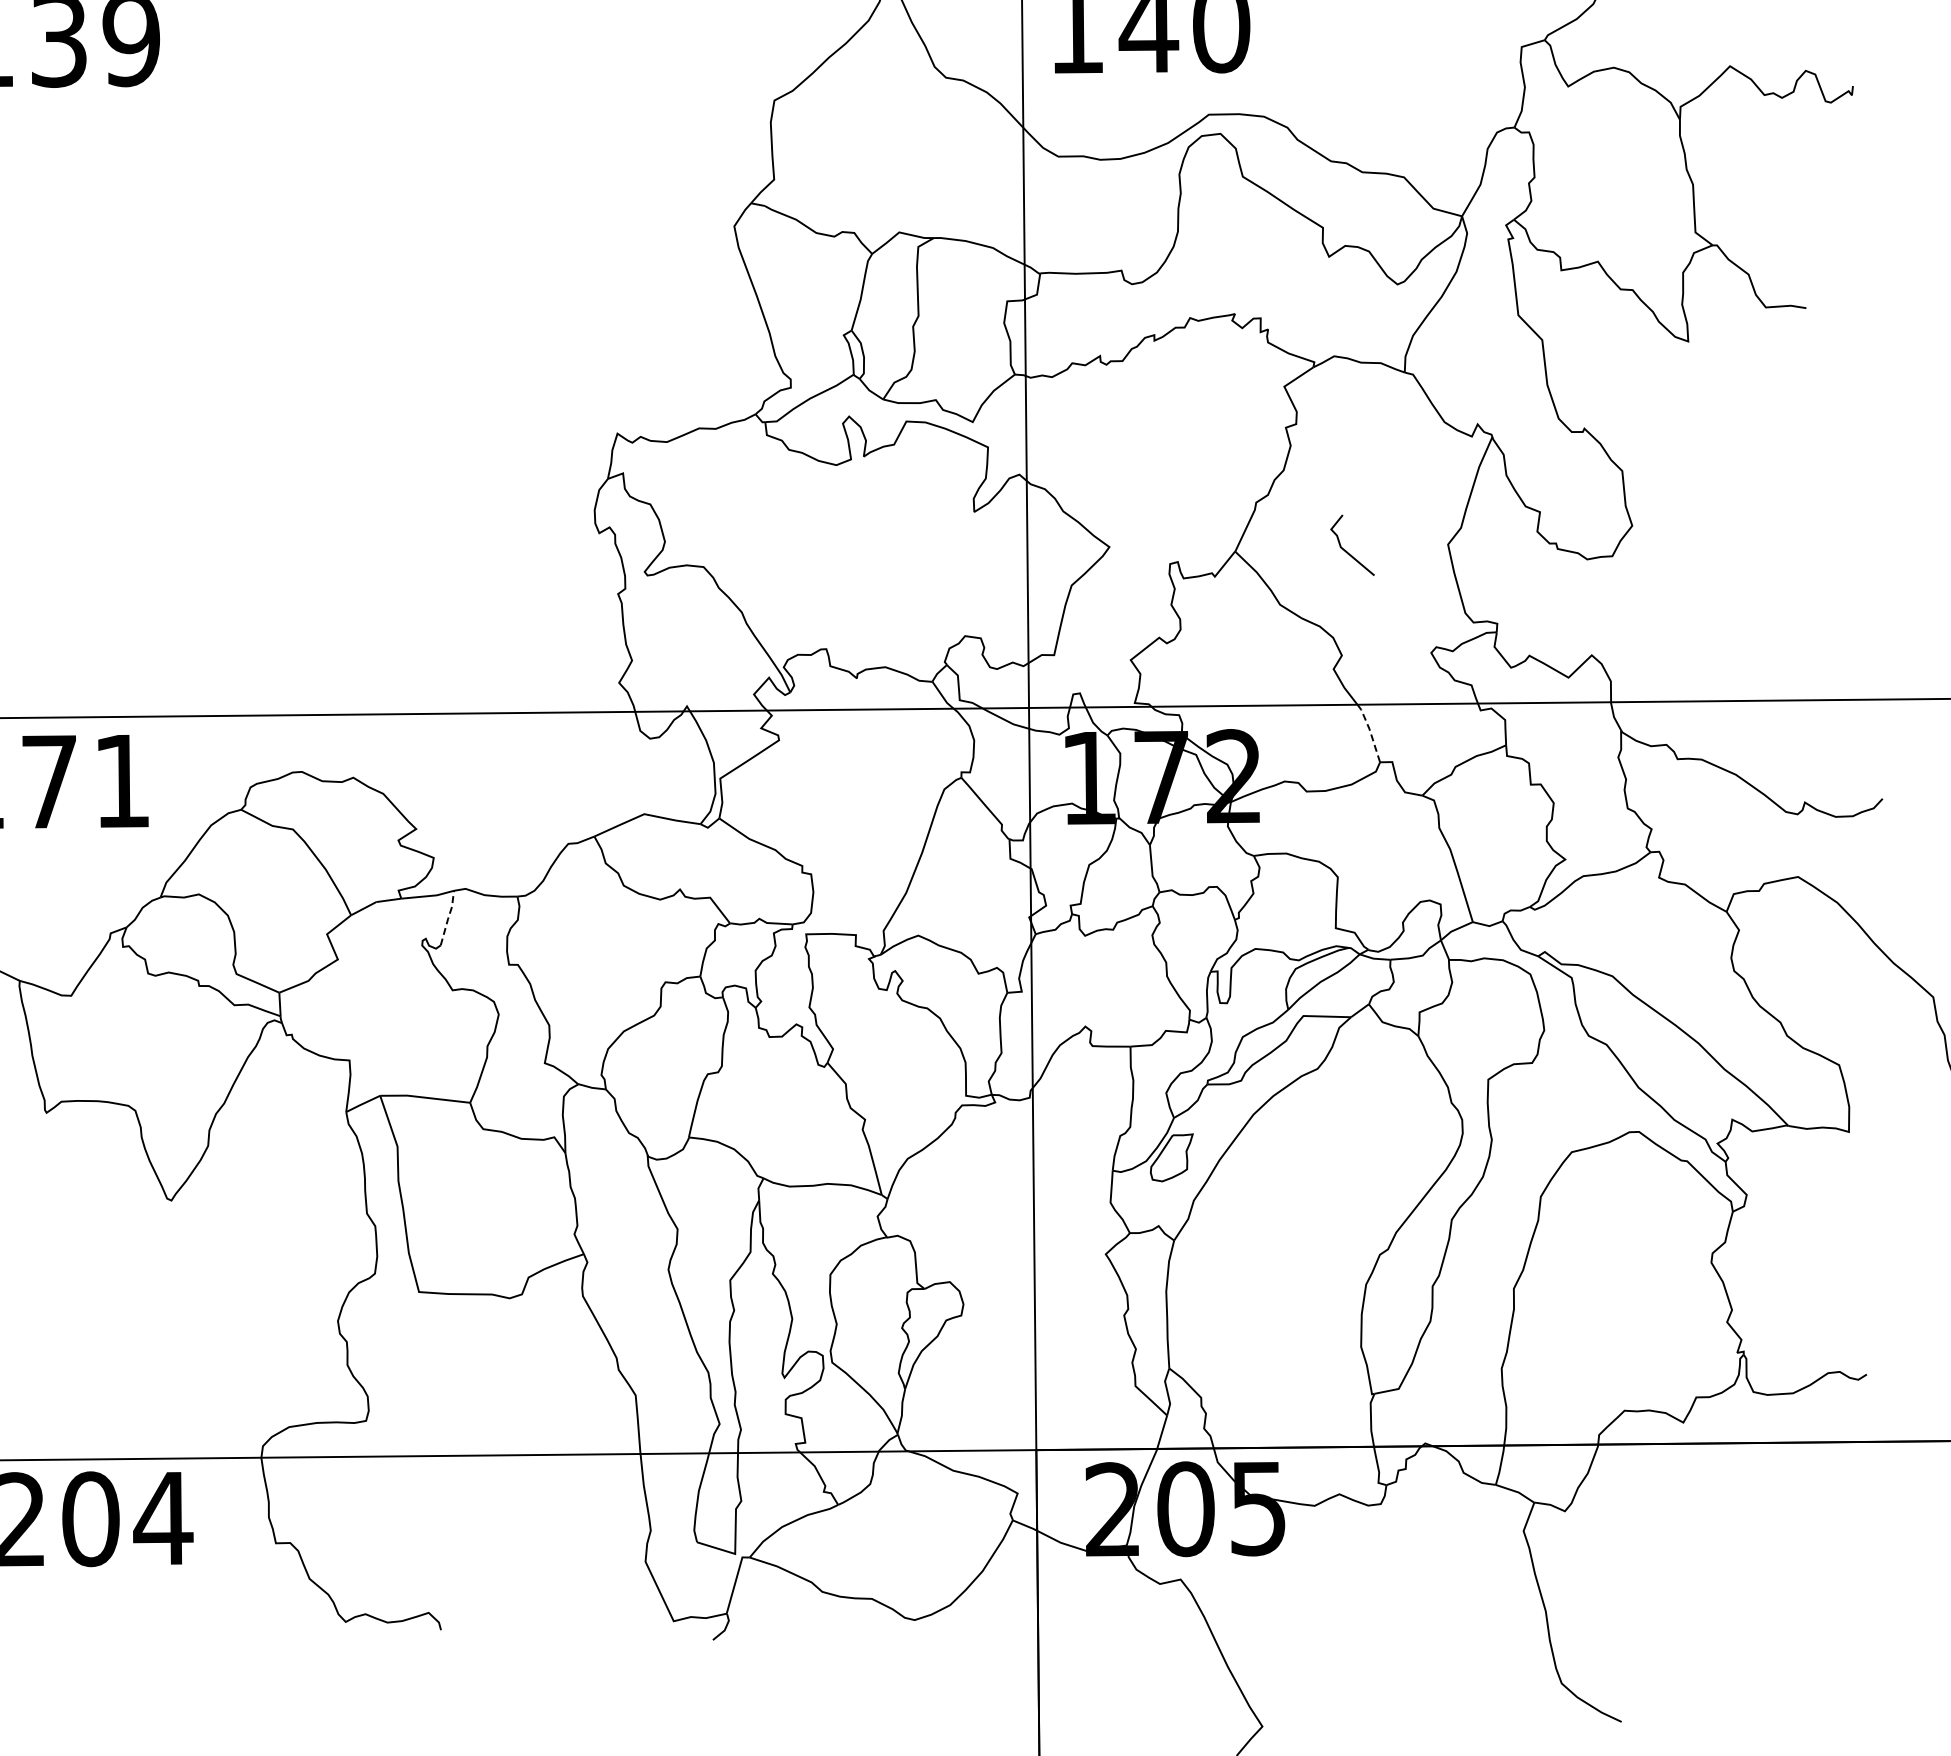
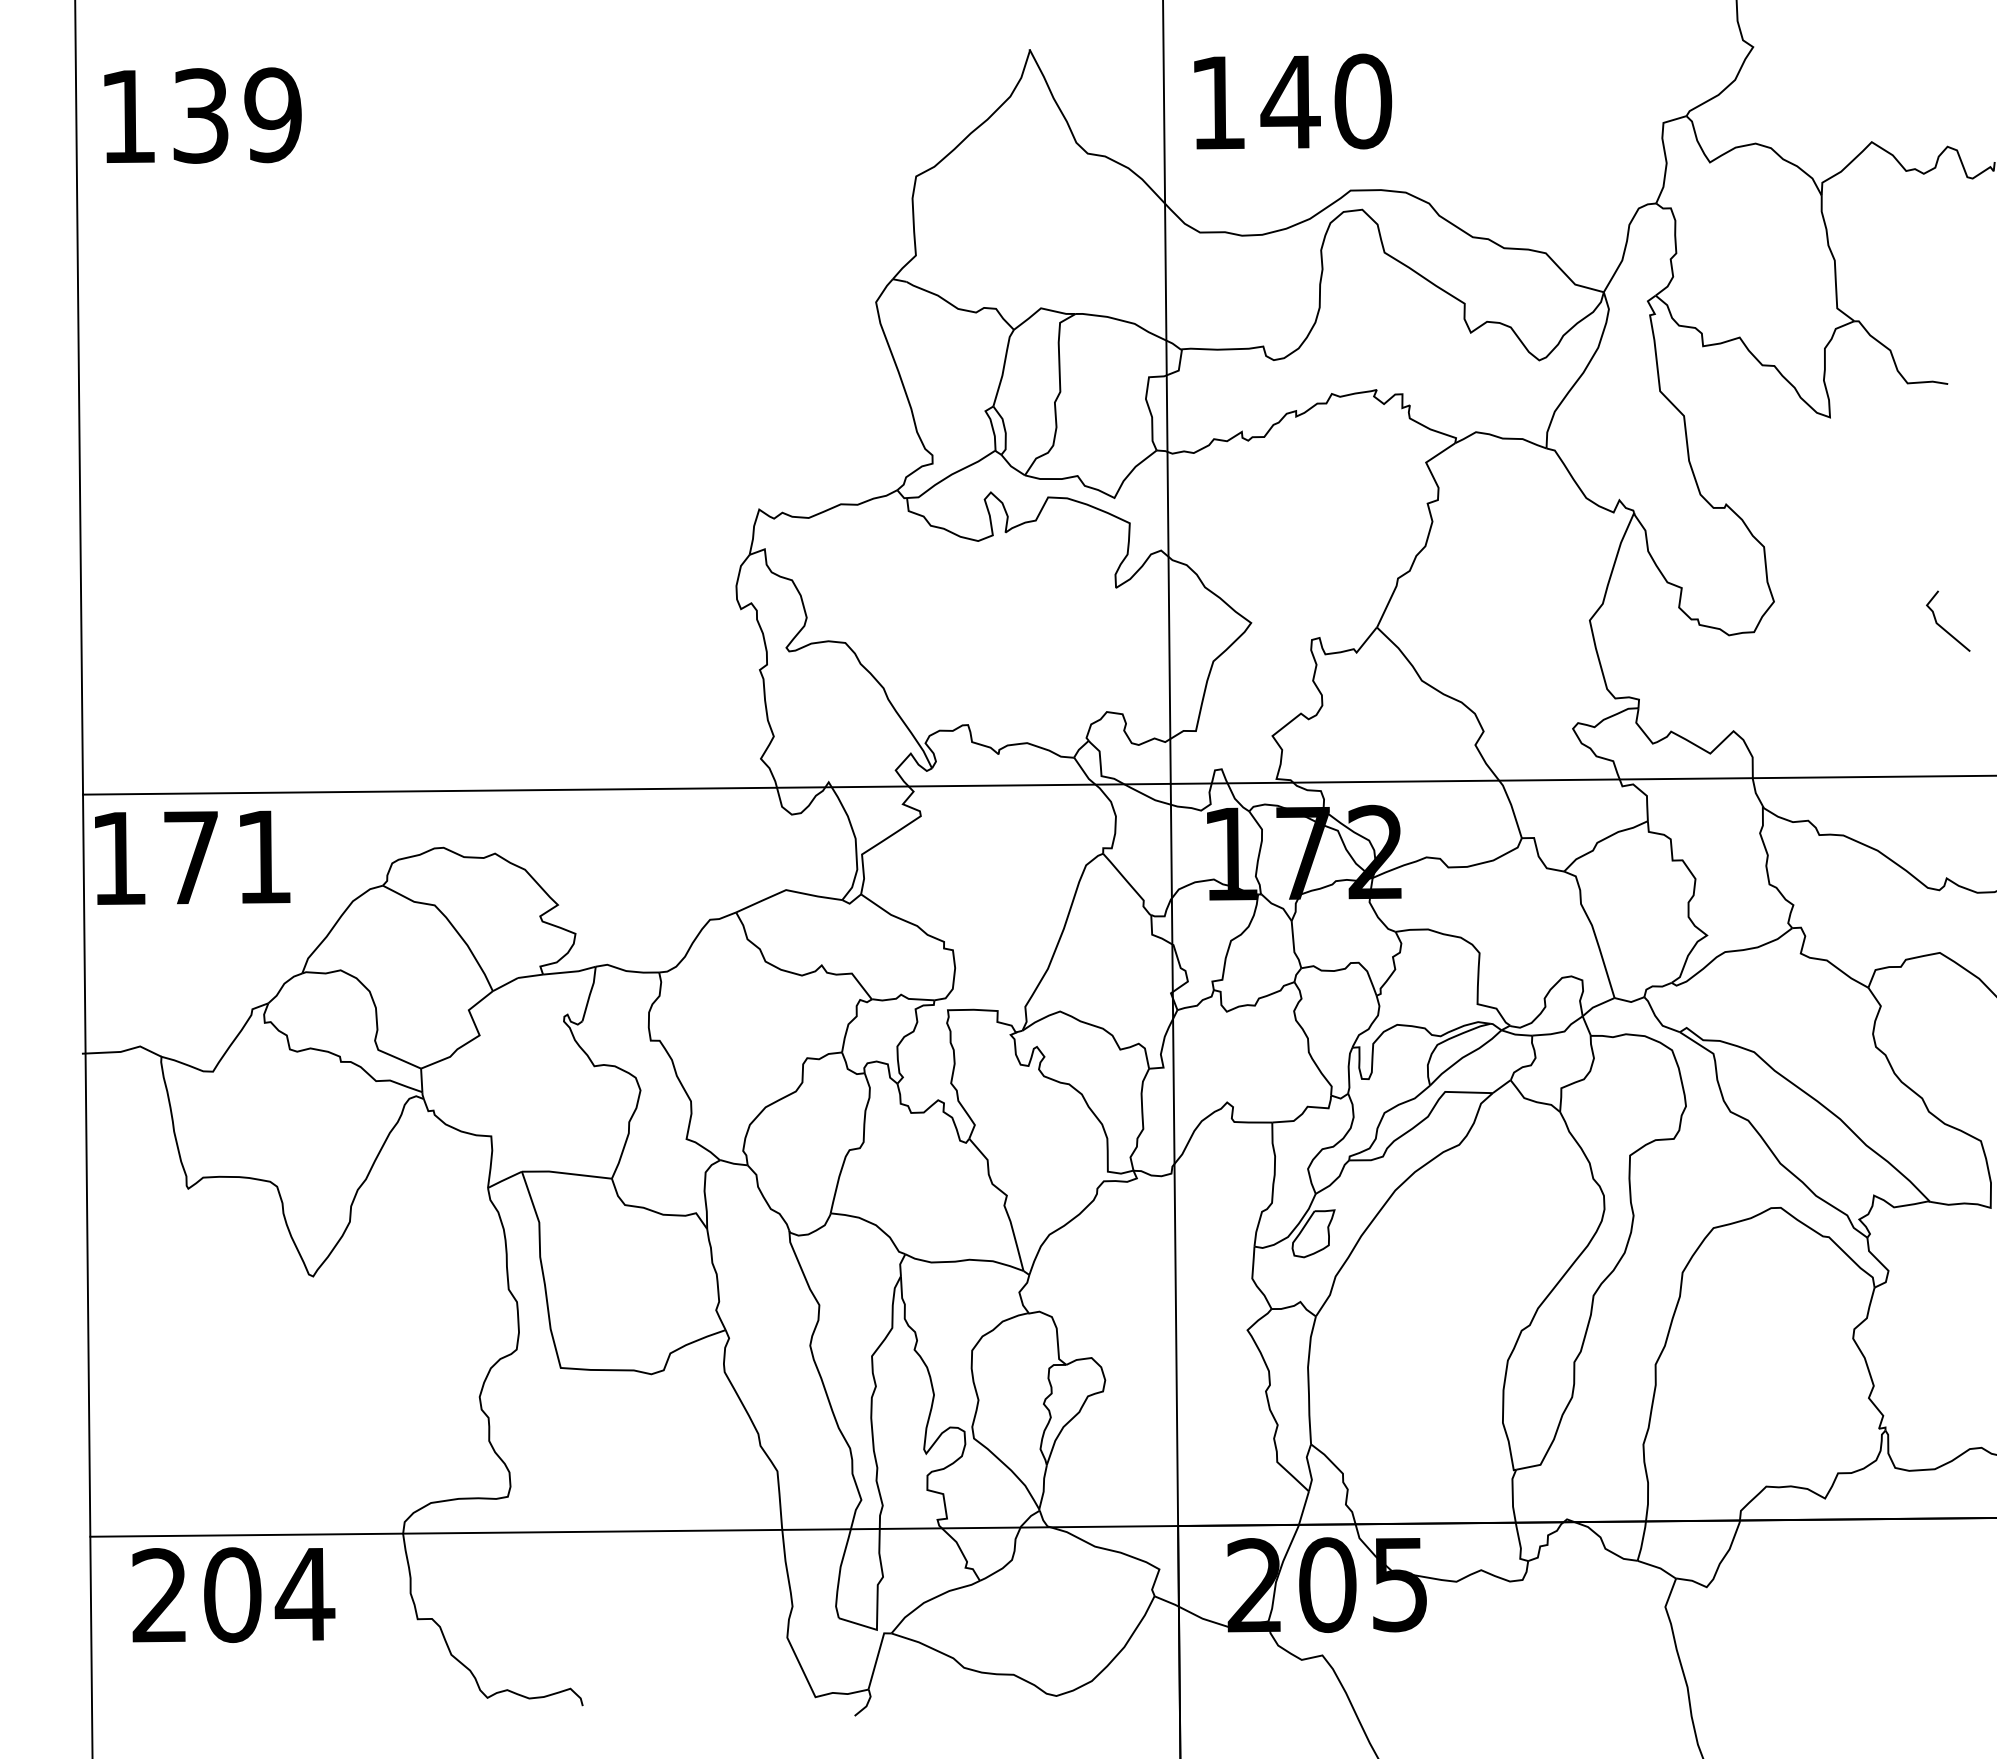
line: (1346, 550) -> (1942, 626), moved
line: (1369, 730) -> (1511, 806), dashed -> solid
line: (448, 918) -> (590, 994), dashed -> solid

